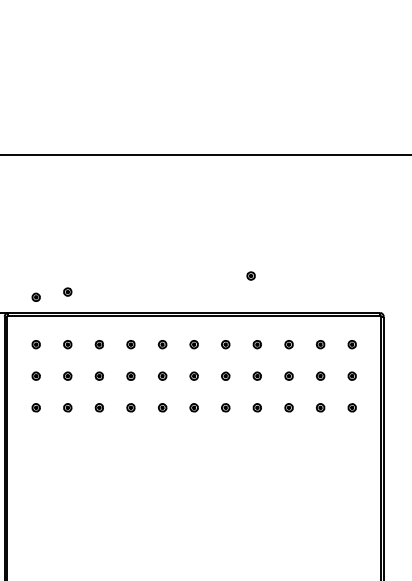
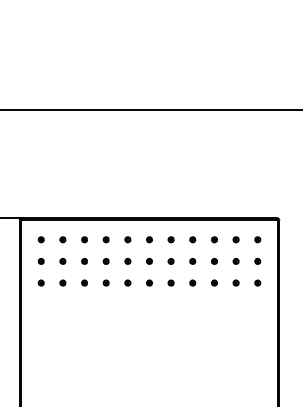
part: (251, 275) -> (188, 192), removed
part: (67, 291) -> (62, 203), removed
part: (35, 297) -> (40, 207), removed

